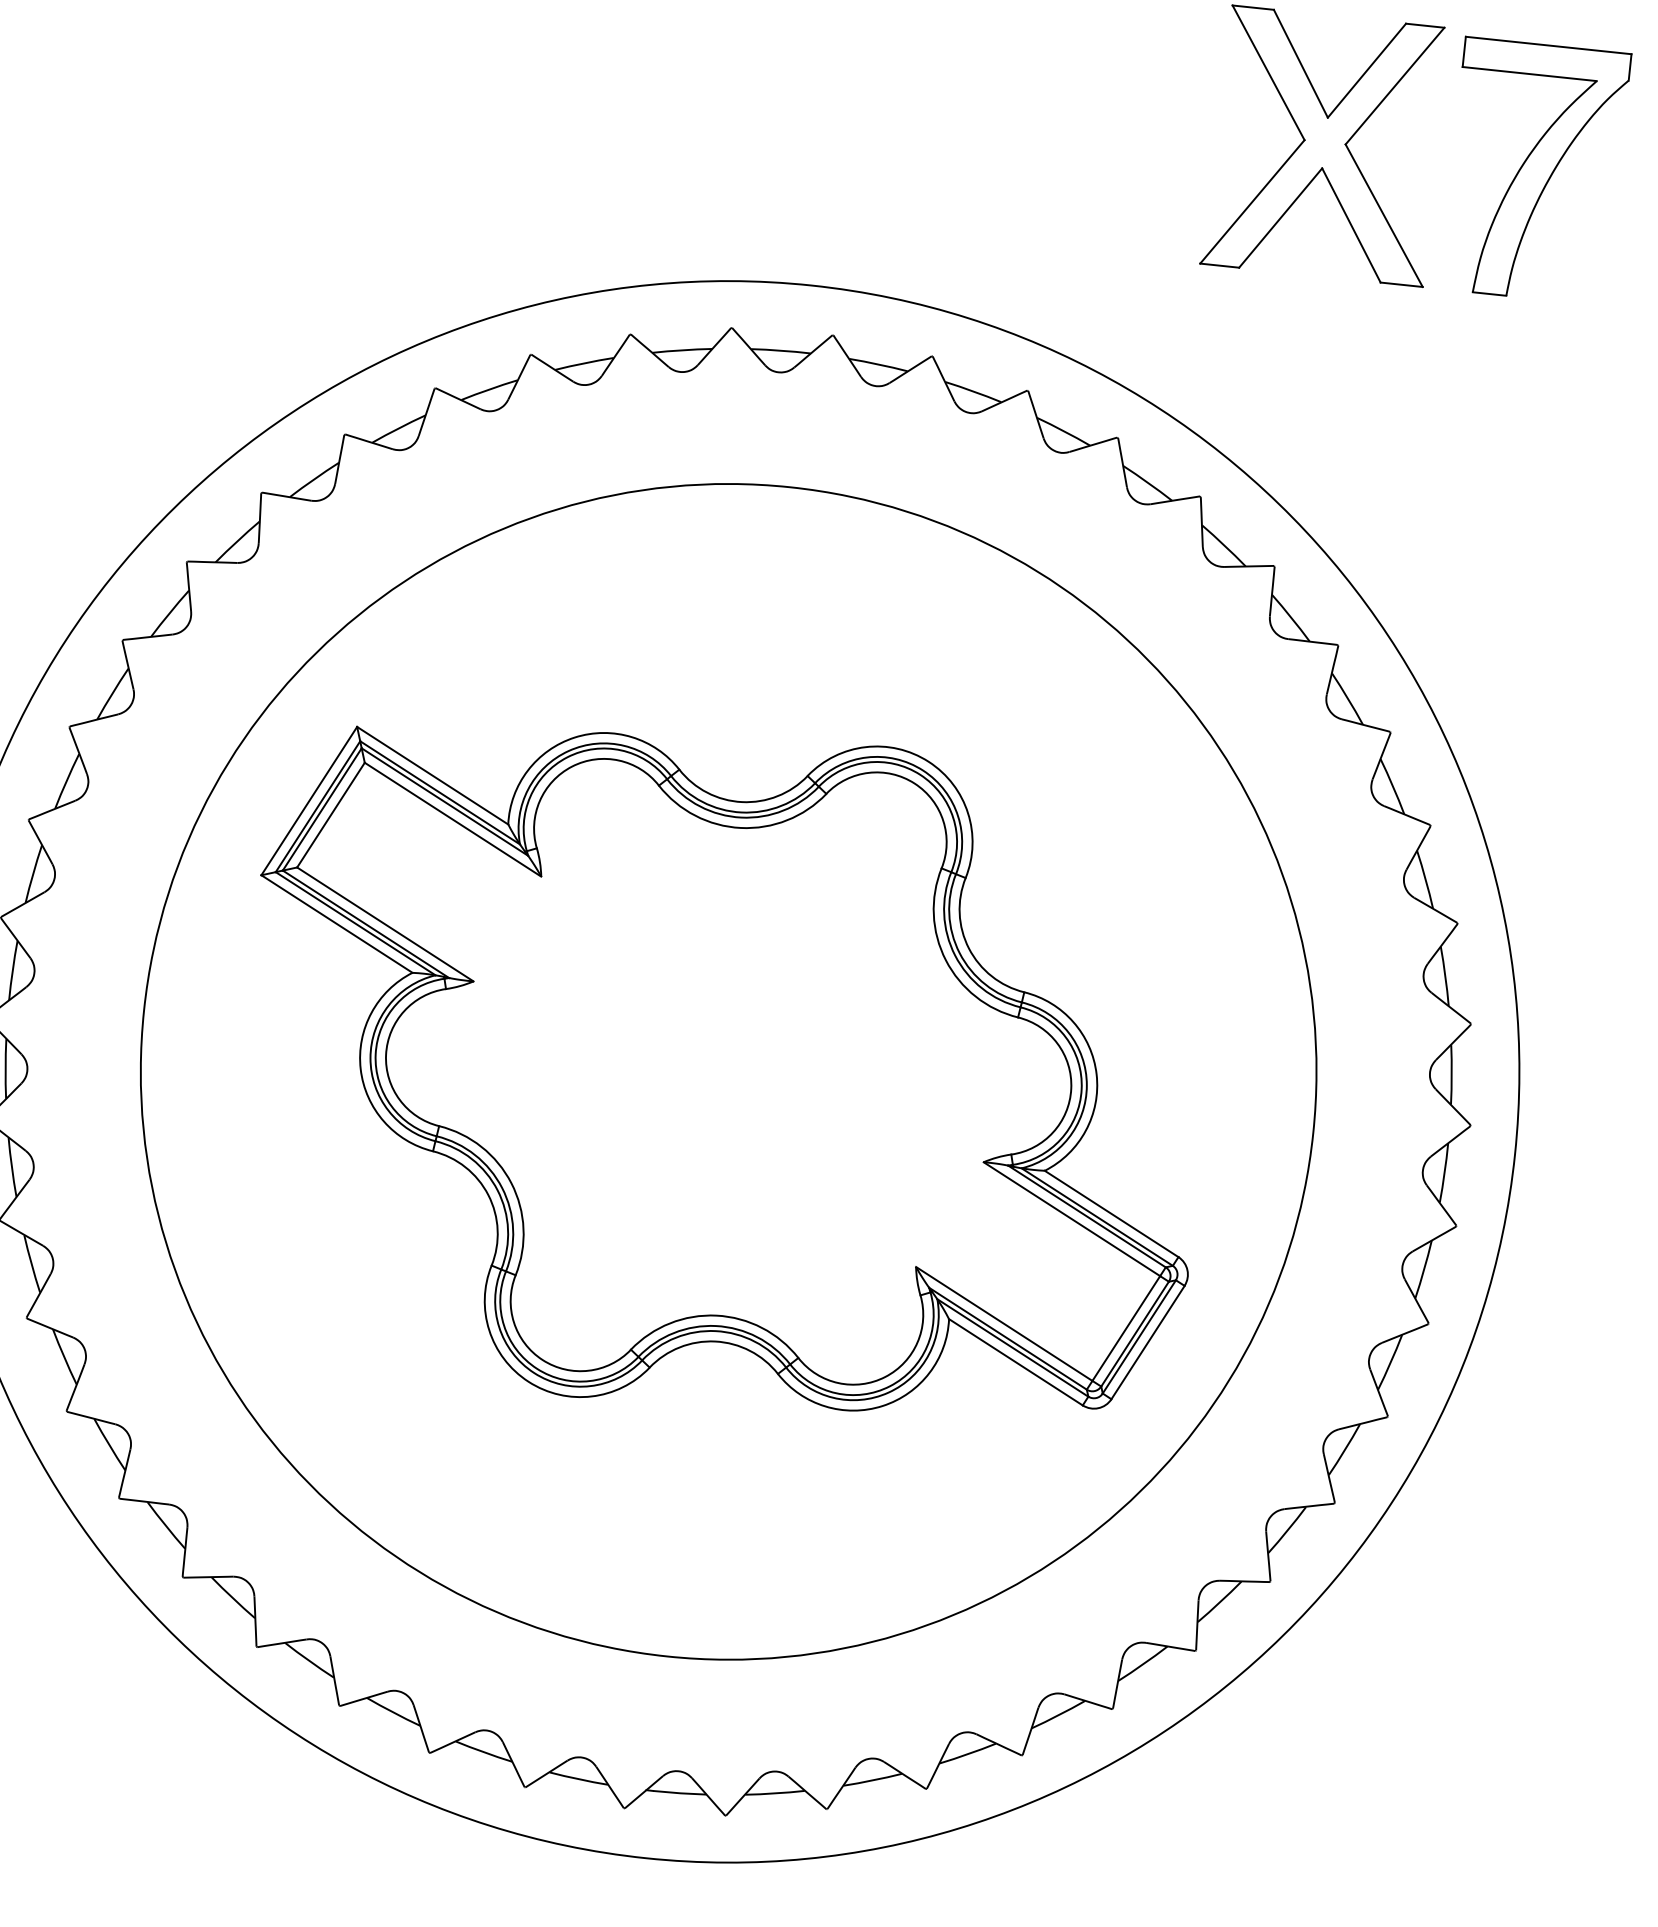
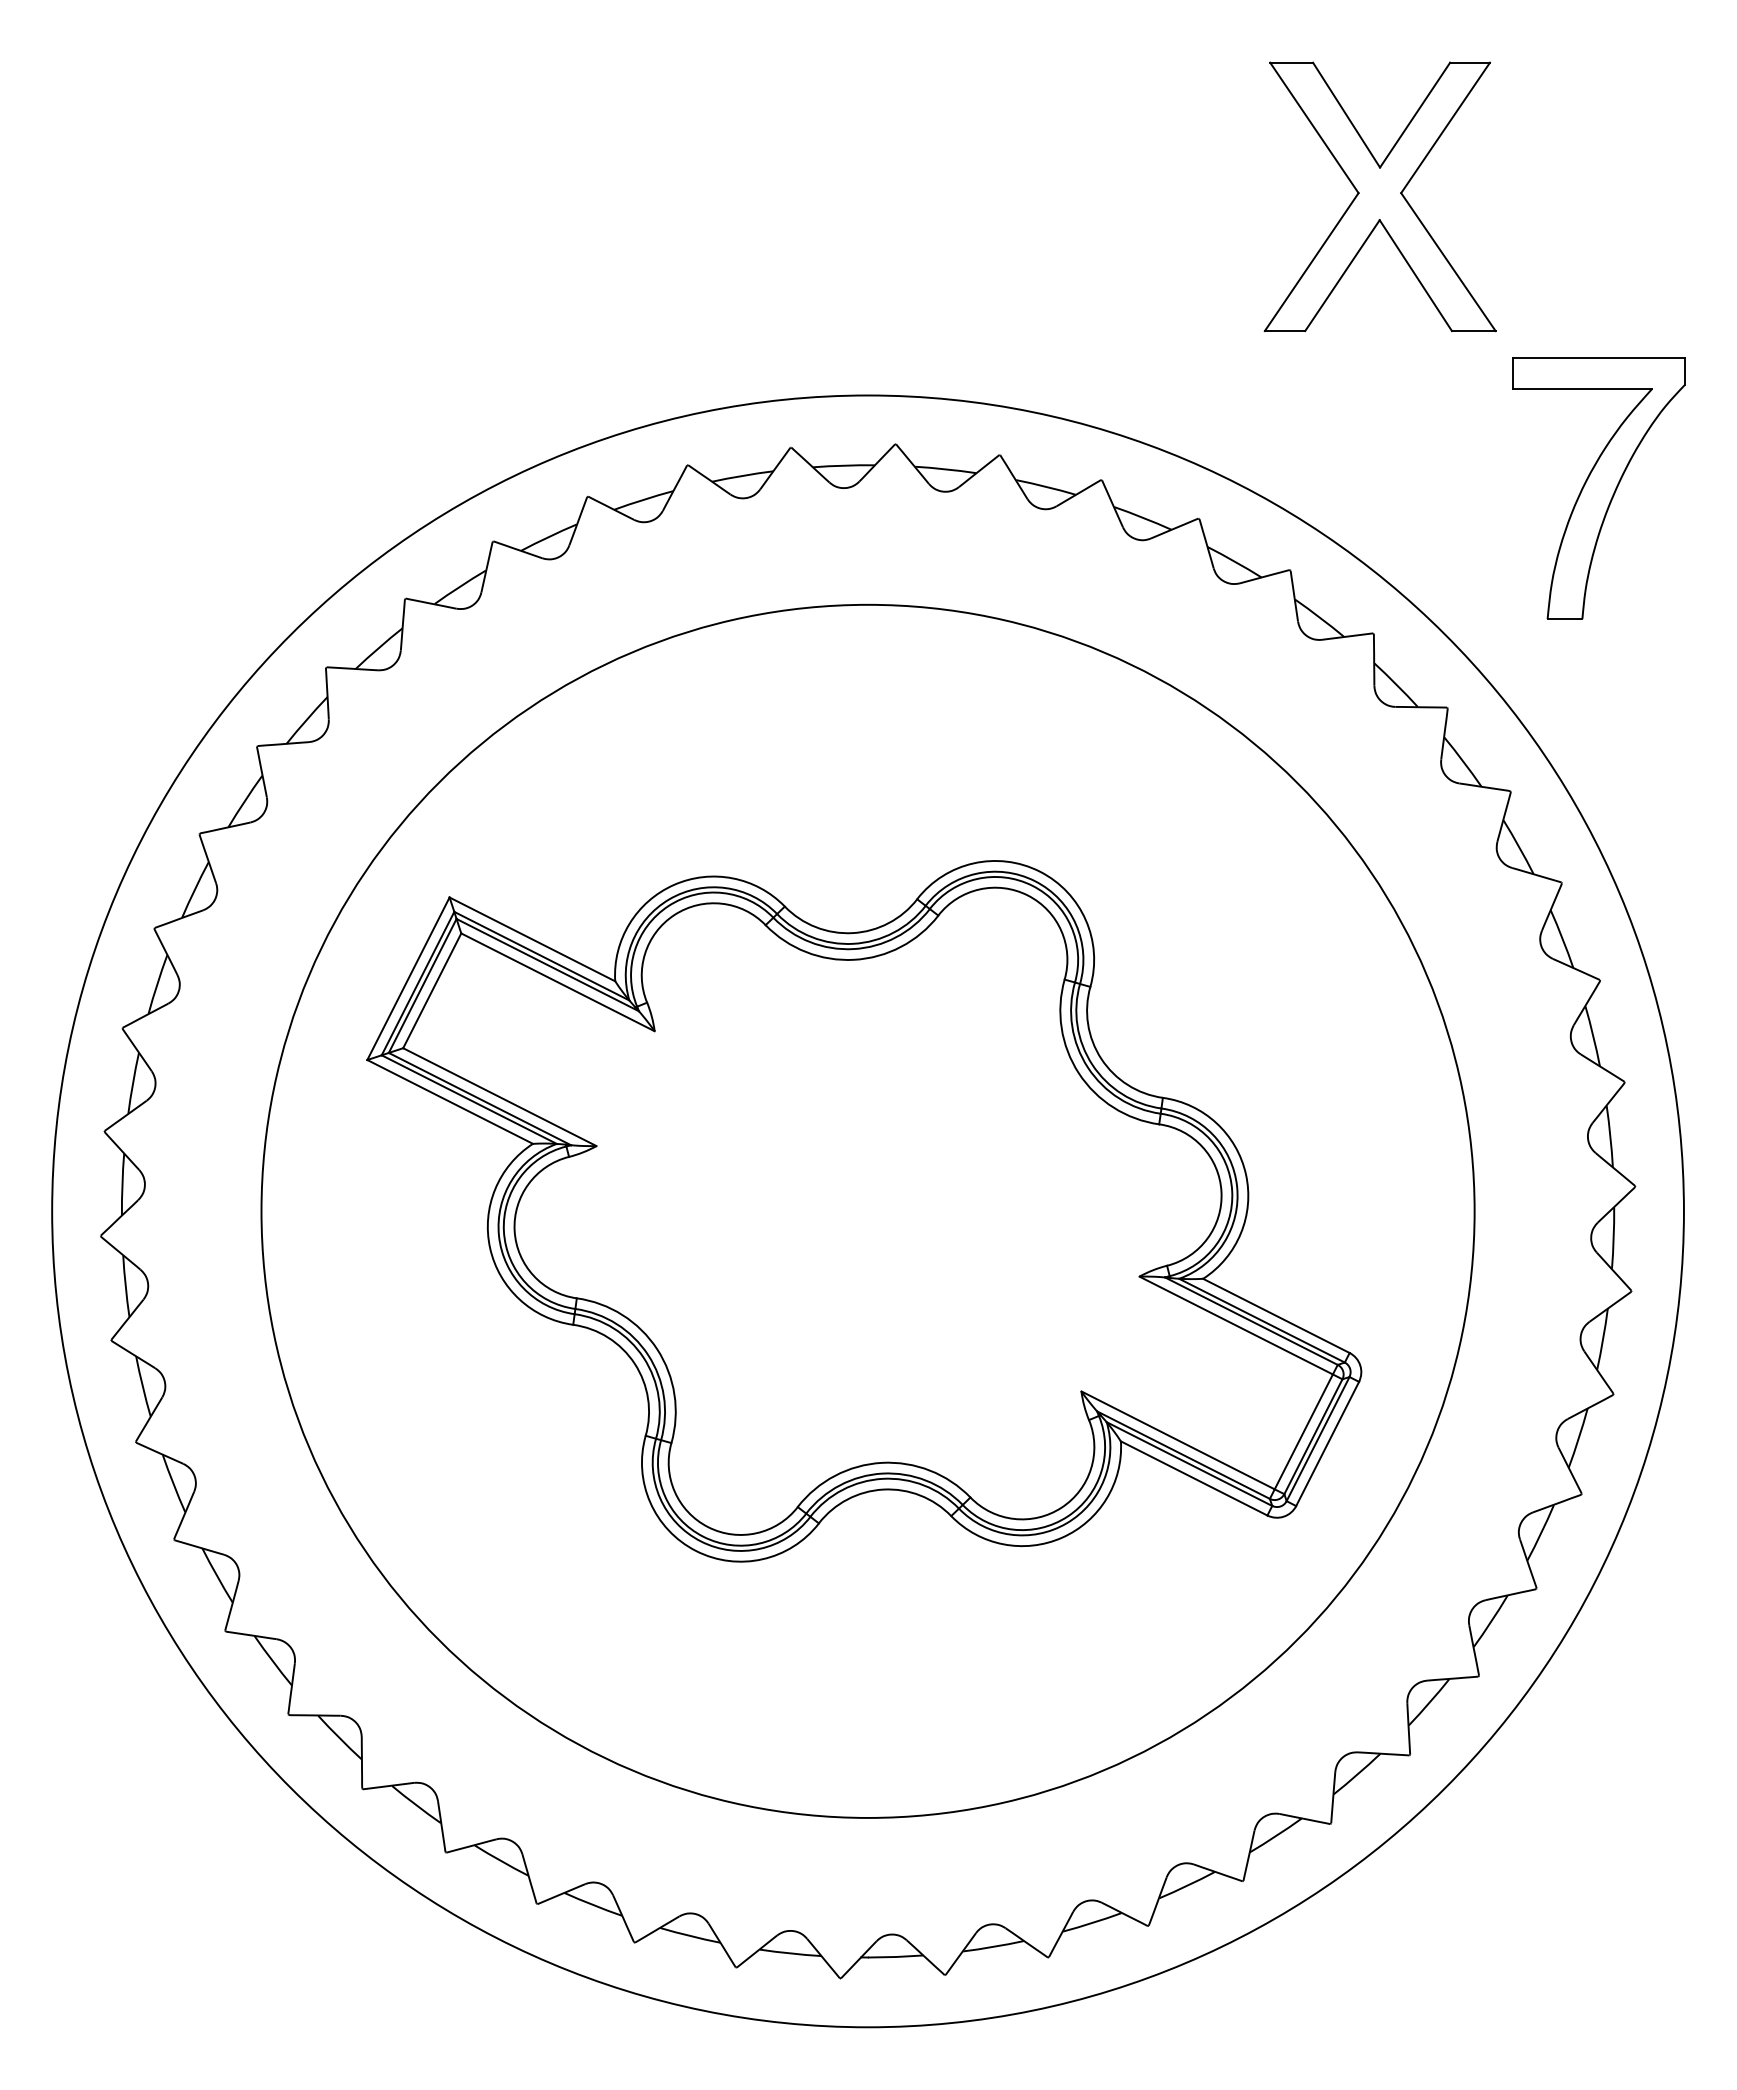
part: (1535, 171) -> (1598, 488), moved

